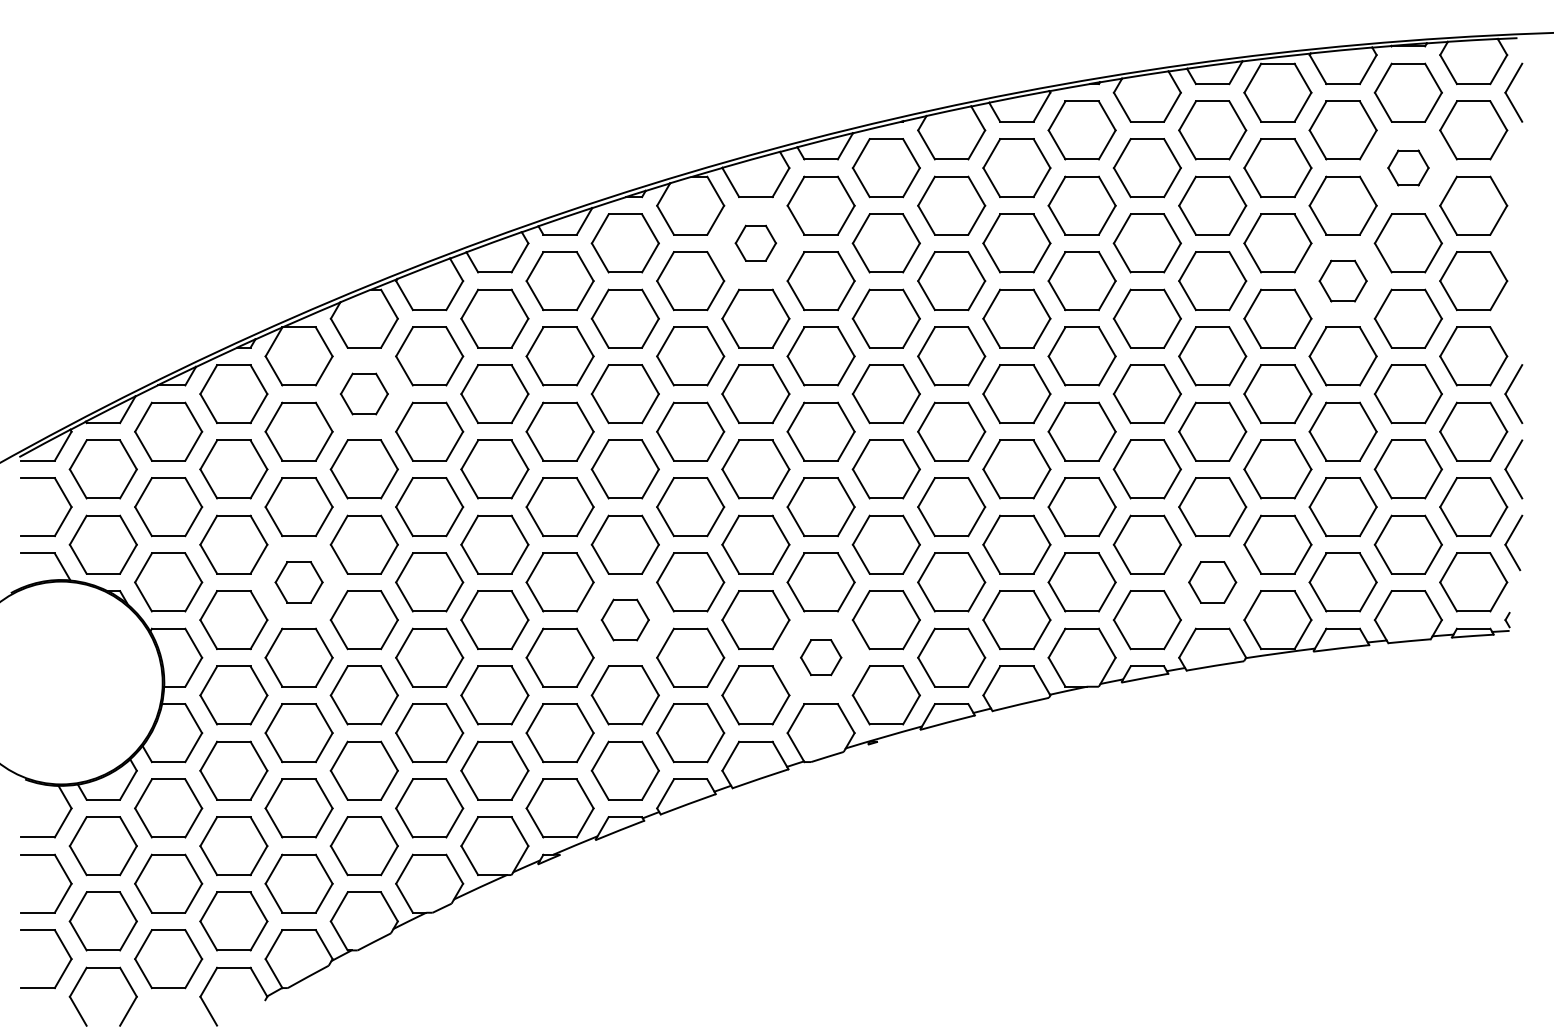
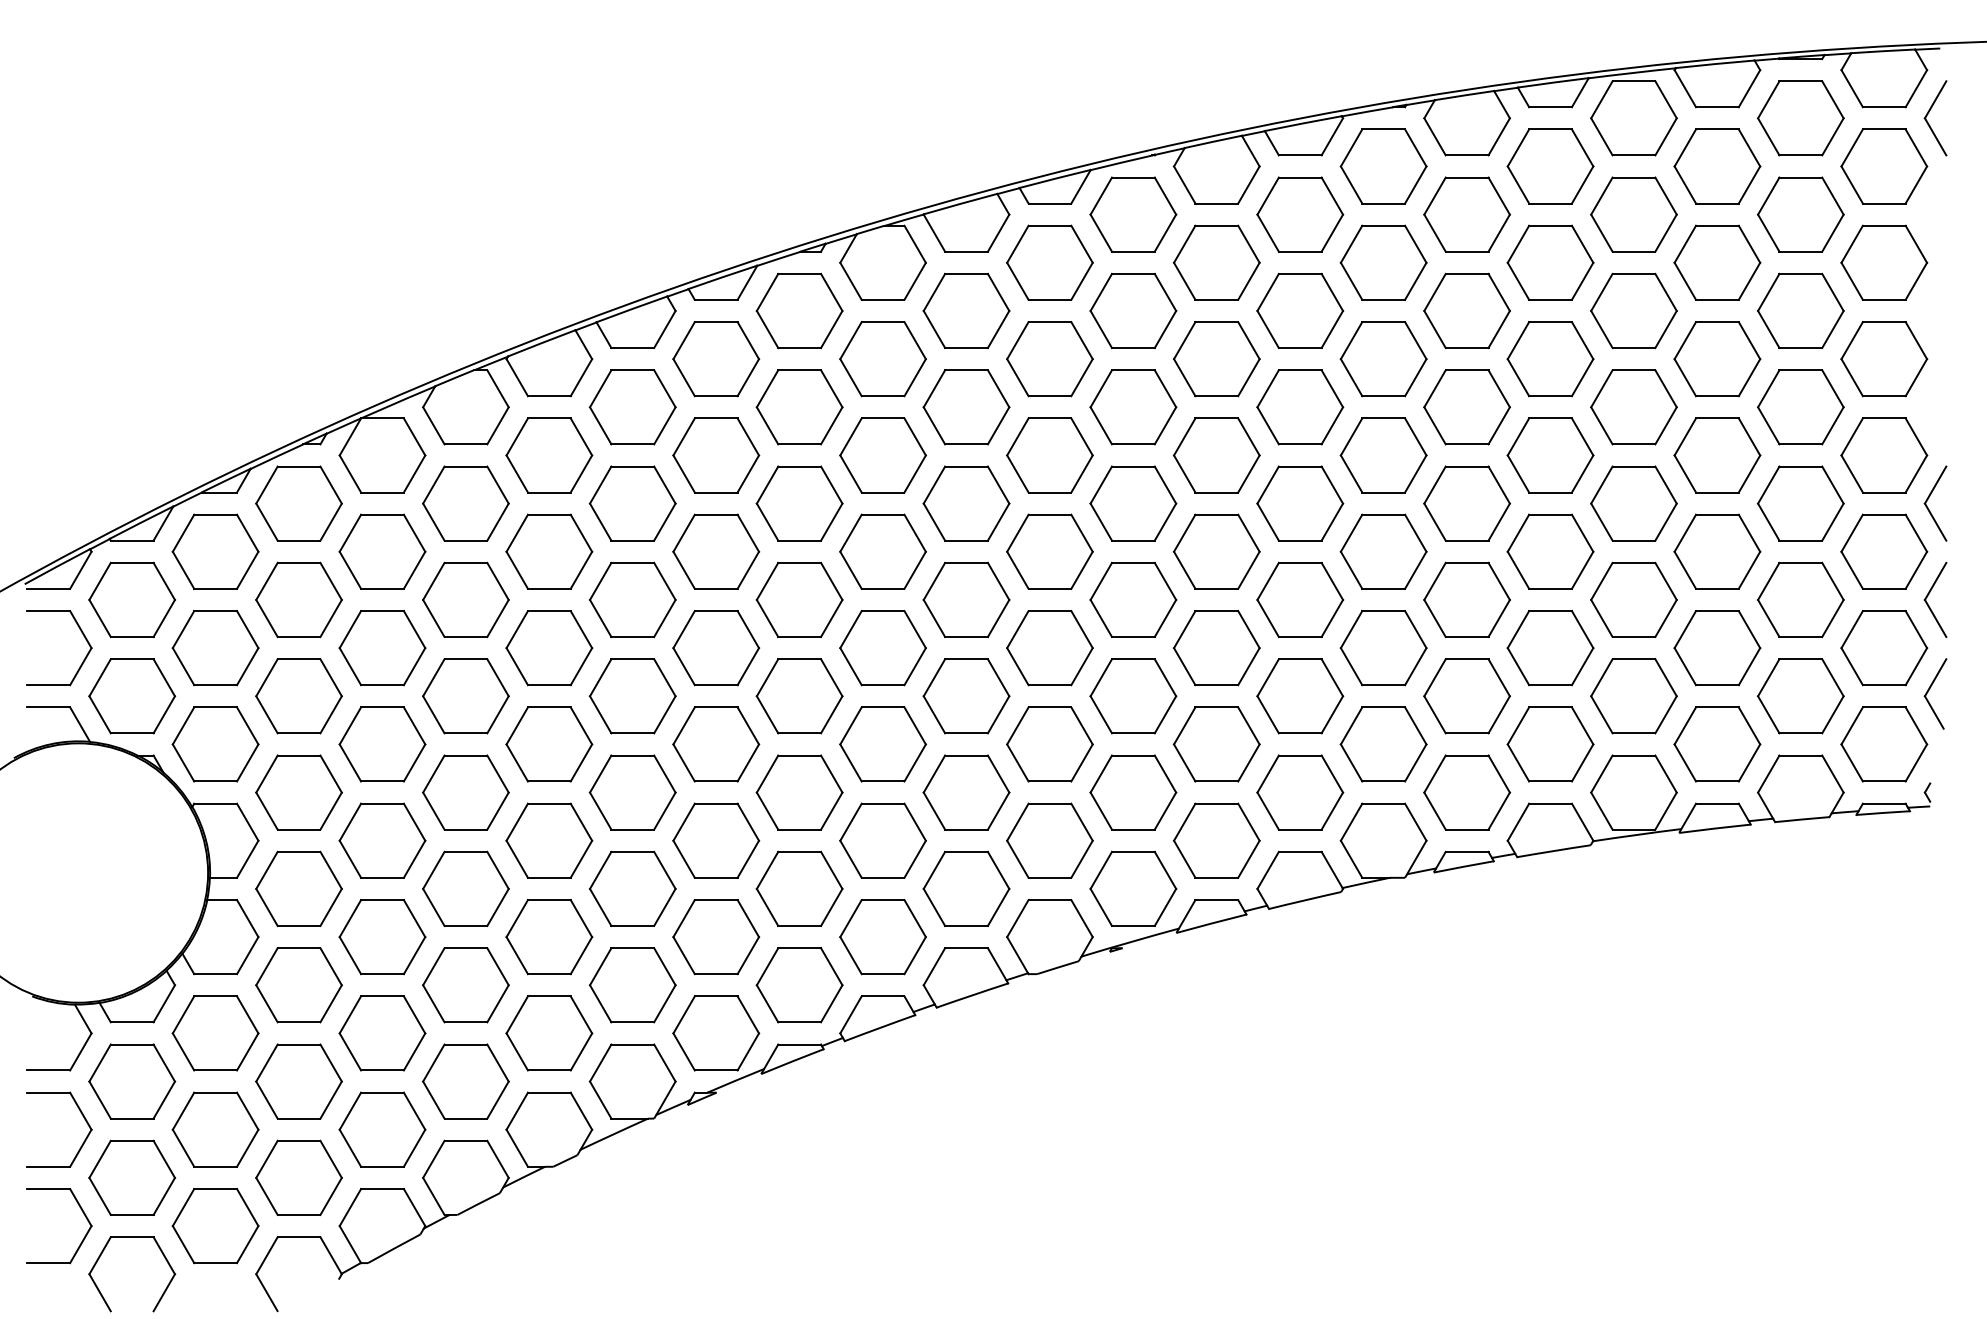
part: (1408, 167) -> (1800, 214), size x1.67
part: (755, 243) -> (966, 310), size x1.67
part: (1343, 281) -> (1717, 359), size x1.43
part: (364, 393) -> (465, 503), size x1.43
part: (299, 582) -> (382, 744), size x1.43
part: (1212, 582) -> (1550, 744), size x1.43
part: (625, 620) -> (799, 792), size x1.43
part: (820, 657) -> (1049, 840), size x1.67

